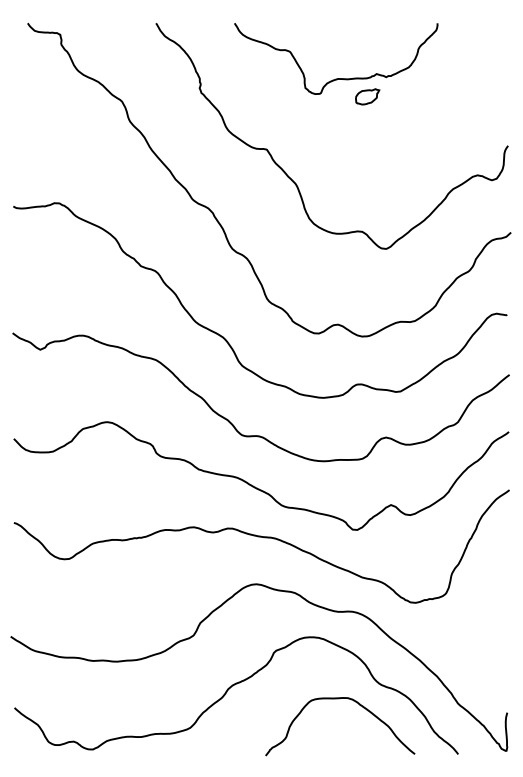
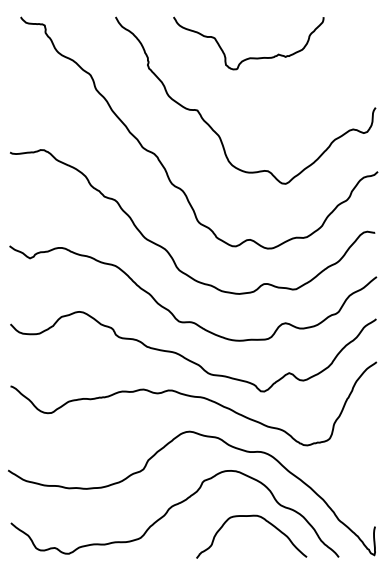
part: (367, 96) -> (271, 71), removed

